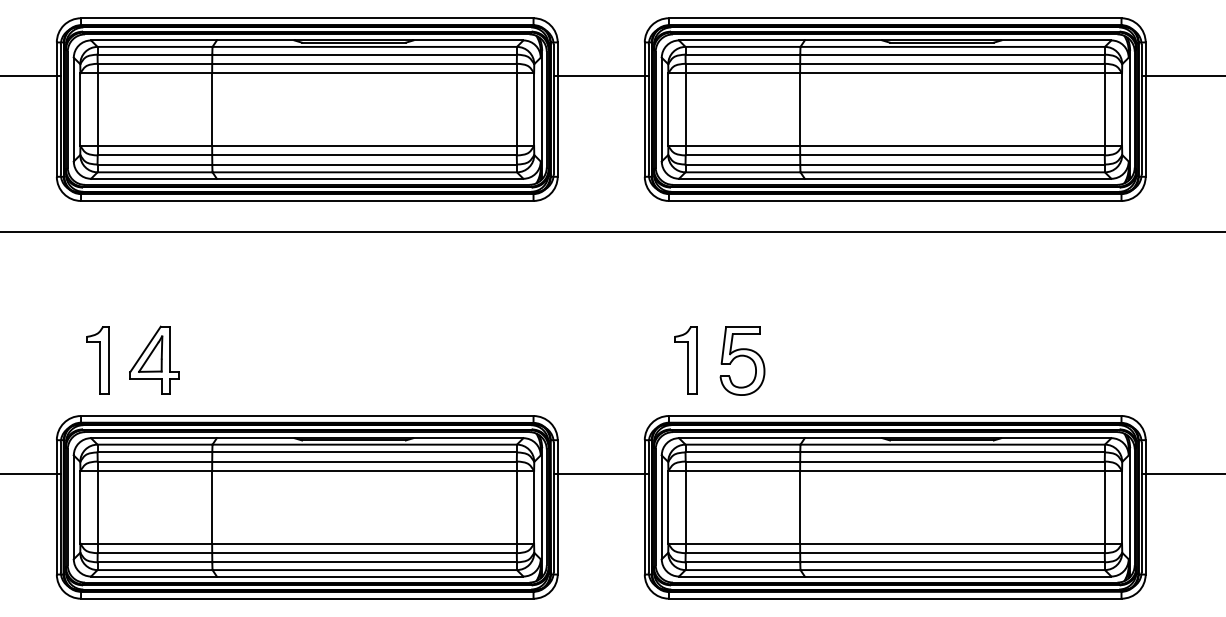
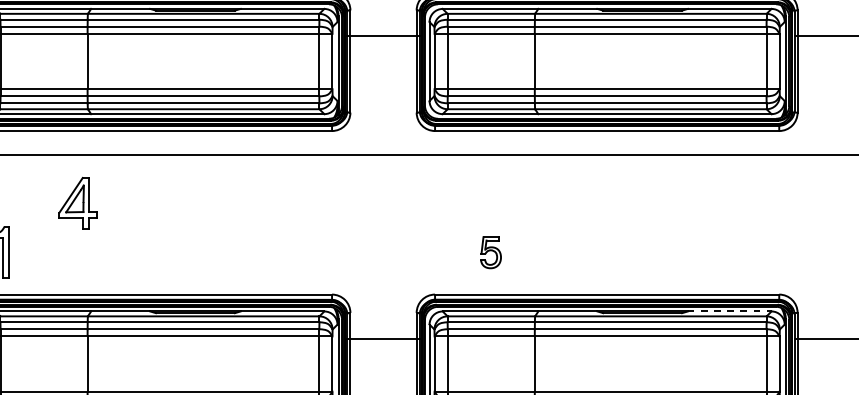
part: (154, 359) -> (77, 202), moved
part: (685, 360) -> (447, 252), removed
part: (742, 360) -> (490, 252), size x0.6
line: (1056, 438) -> (729, 311), solid -> dashed

